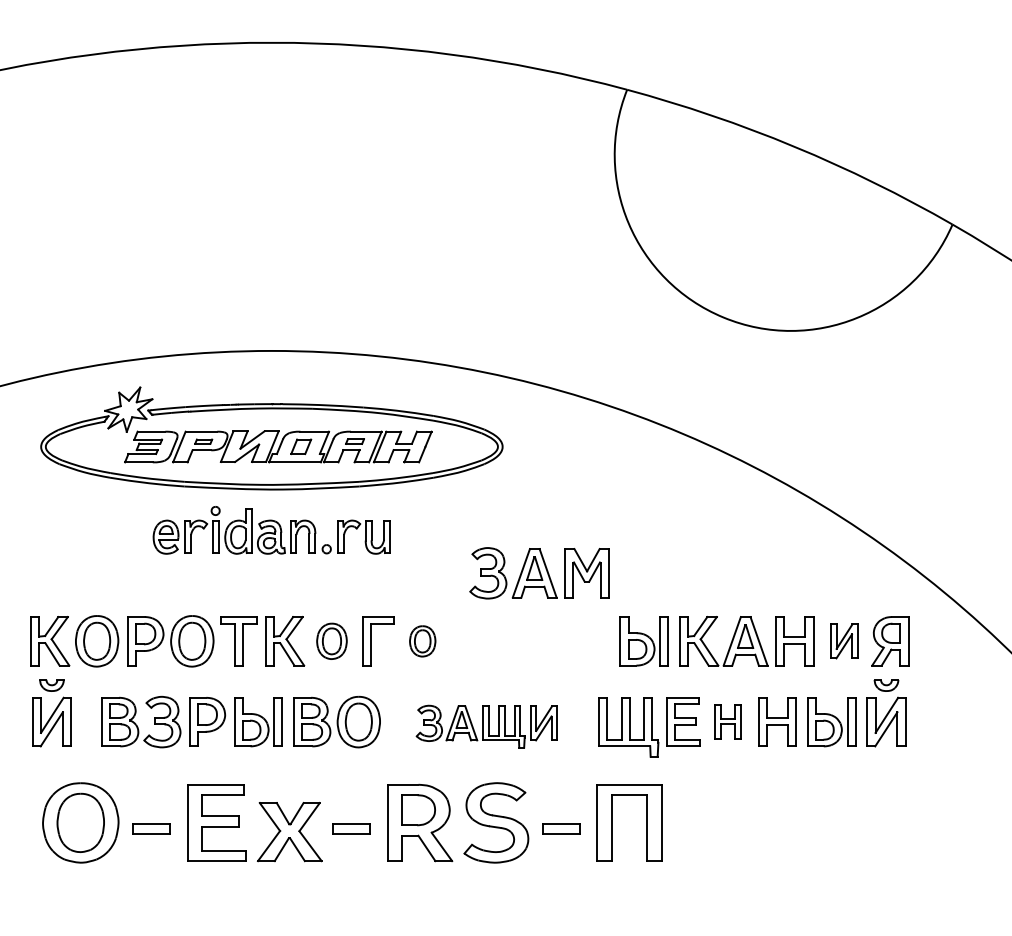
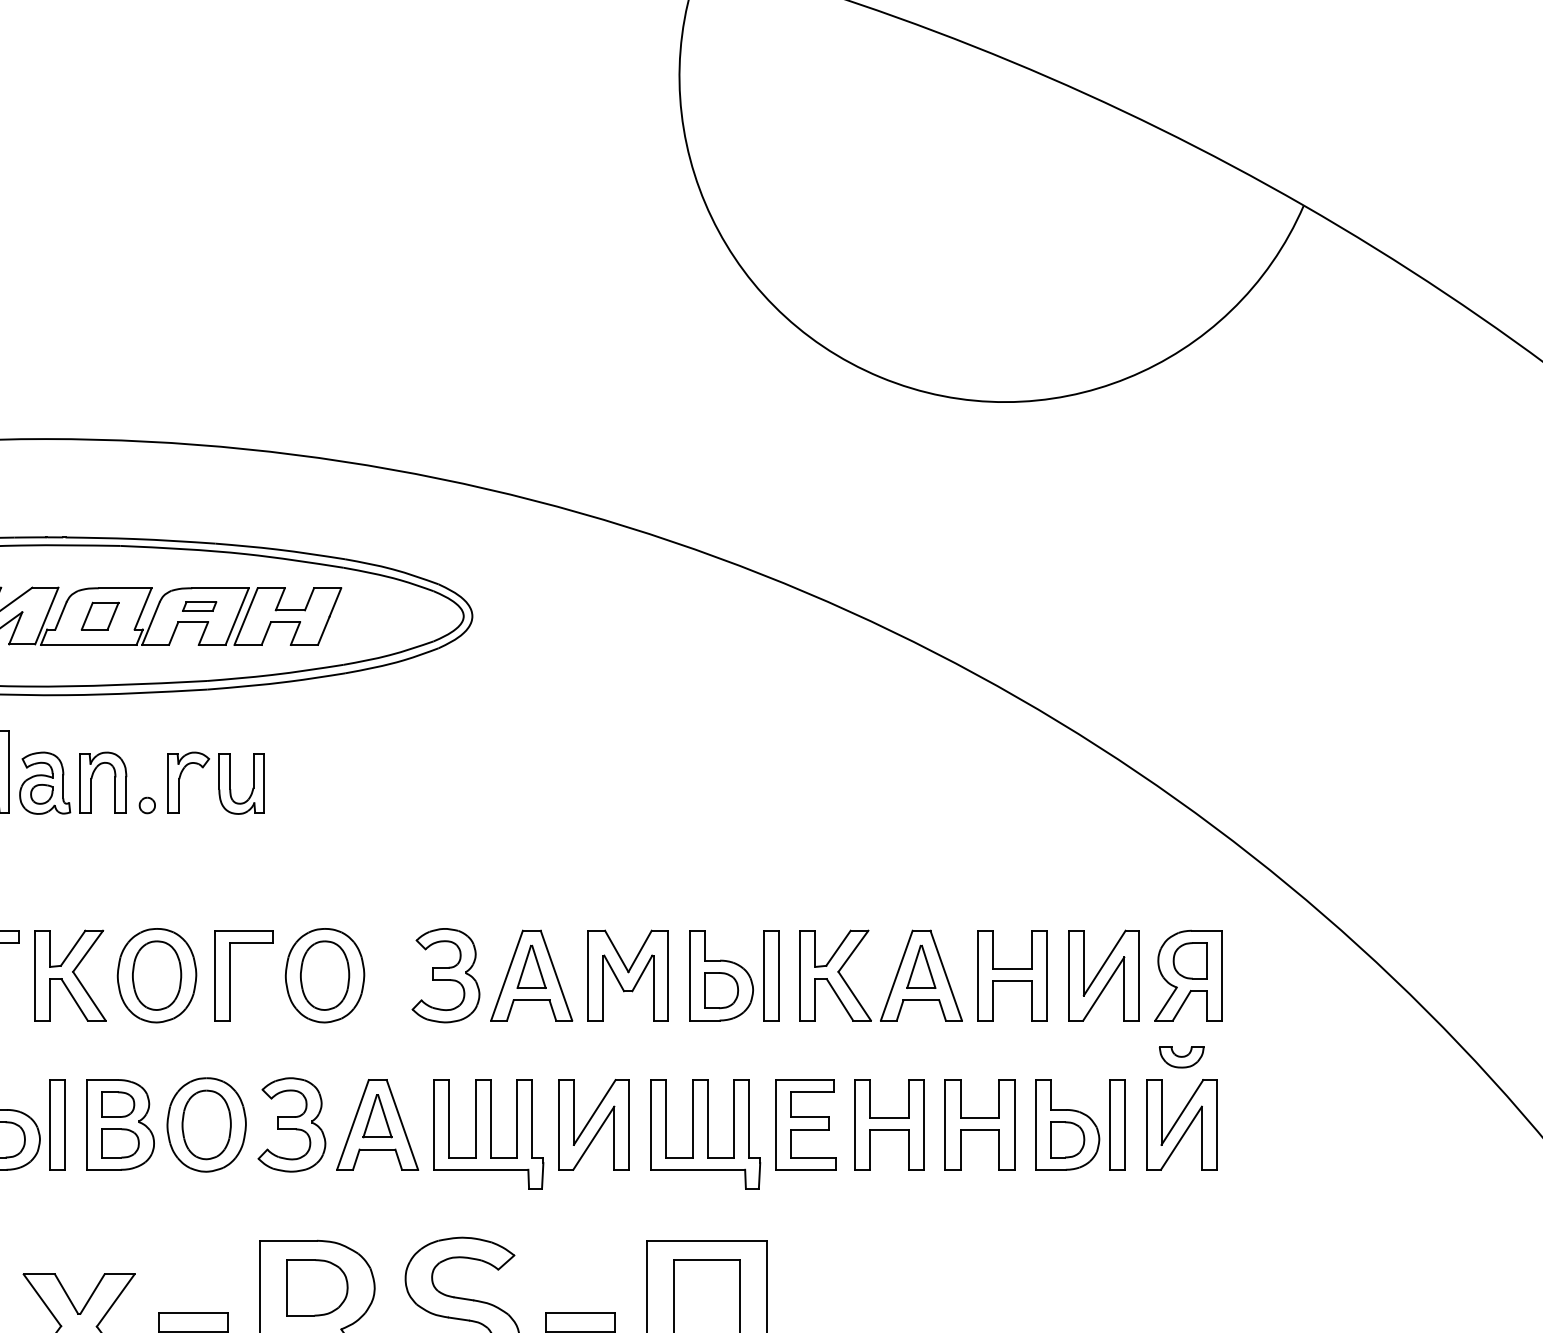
part: (539, 573) -> (540, 975), moved
part: (331, 641) -> (156, 975), size x1.43
part: (422, 641) -> (324, 975), size x1.67
part: (843, 641) -> (1102, 975), size x1.43
part: (727, 721) -> (887, 1123), size x1.43
part: (486, 726) -> (442, 1133), size x1.43

